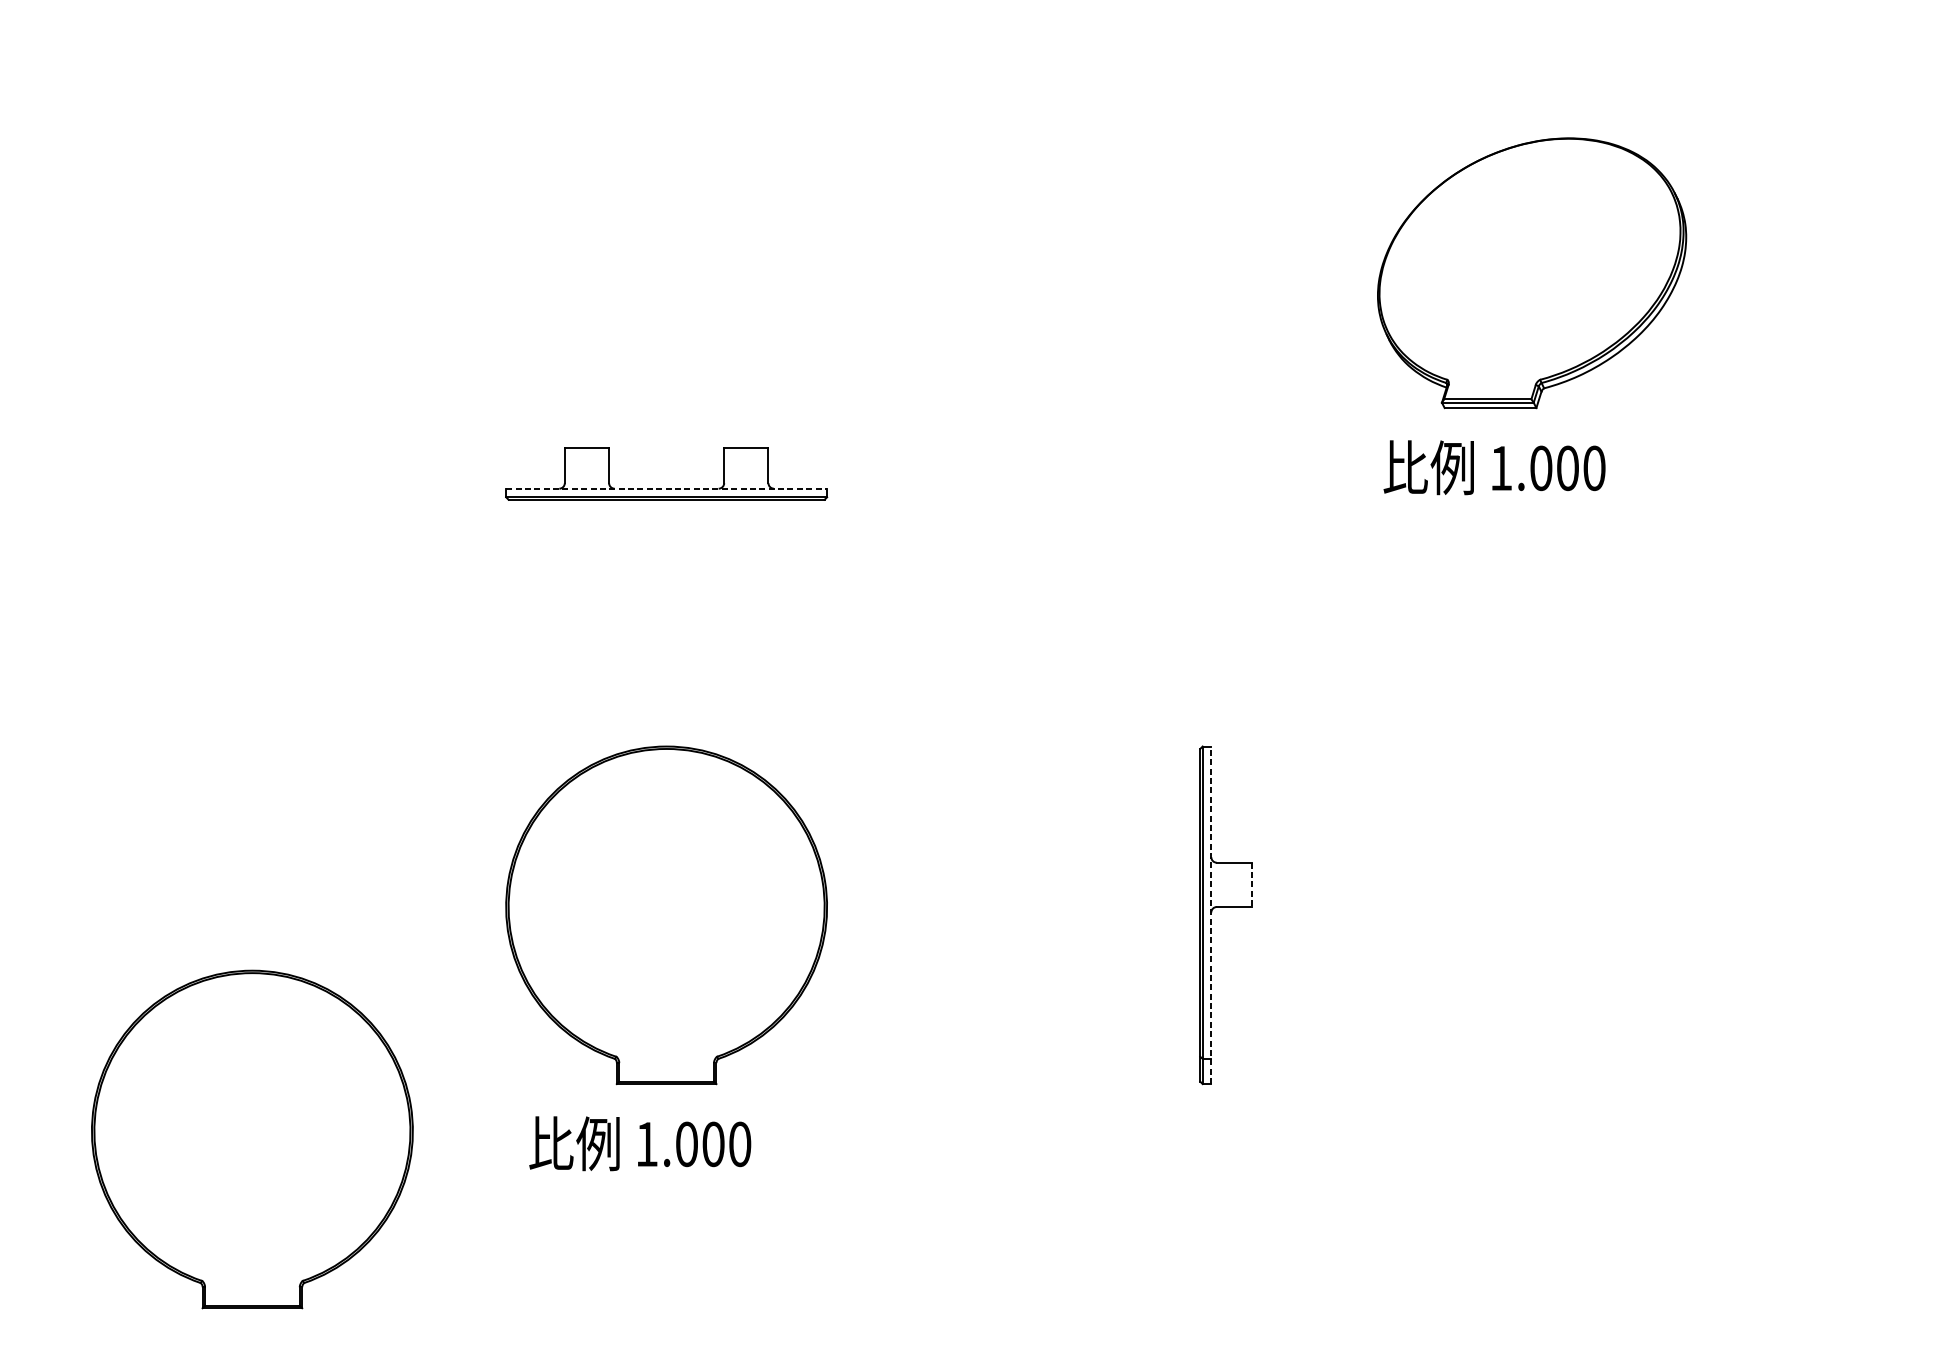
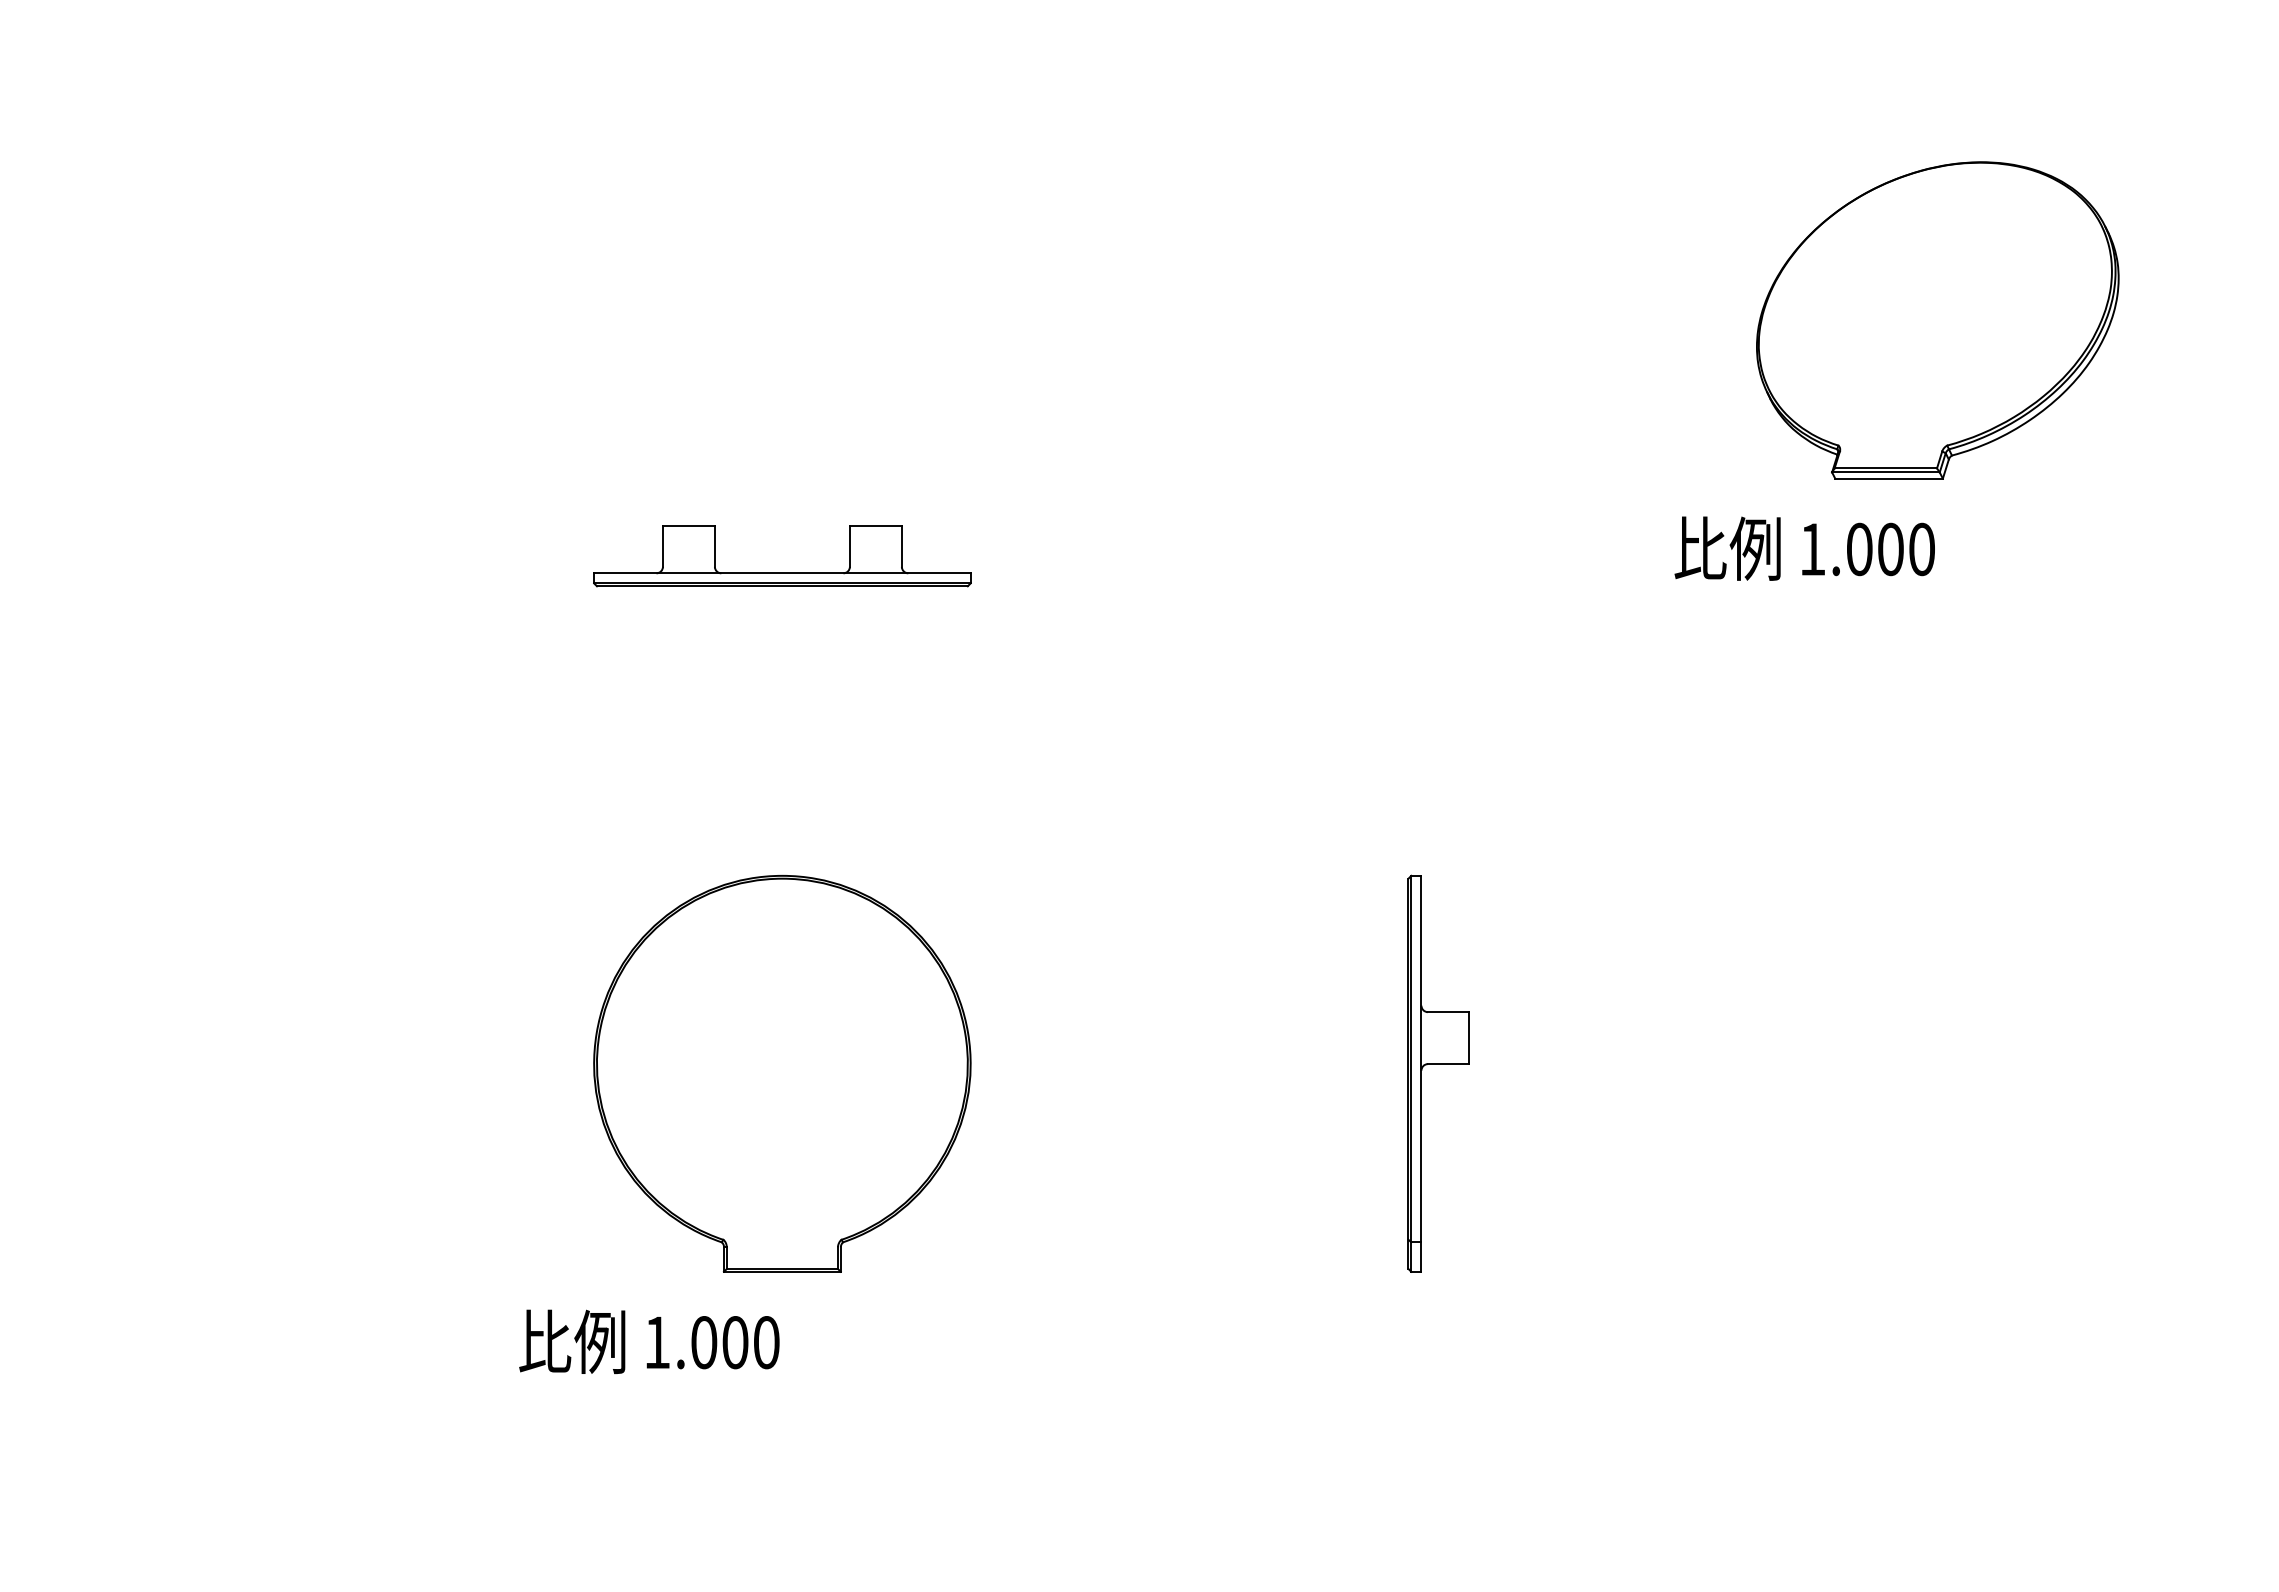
part: (1531, 273) -> (1937, 320), moved
text: (1494, 467) -> (1804, 548), moved
line: (666, 488) -> (782, 573), dashed -> solid
line: (1252, 885) -> (1469, 1038), dashed -> solid
line: (1211, 915) -> (1421, 1073), dashed -> solid
part: (252, 1139) -> (296, 1336), removed
text: (640, 1143) -> (649, 1341), moved

